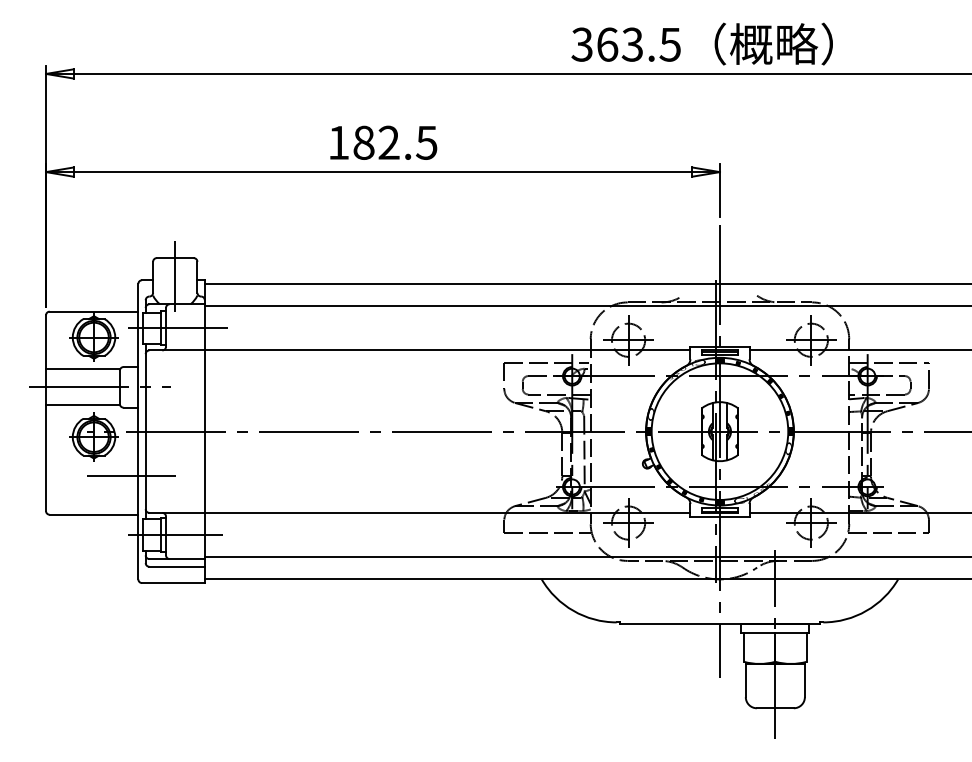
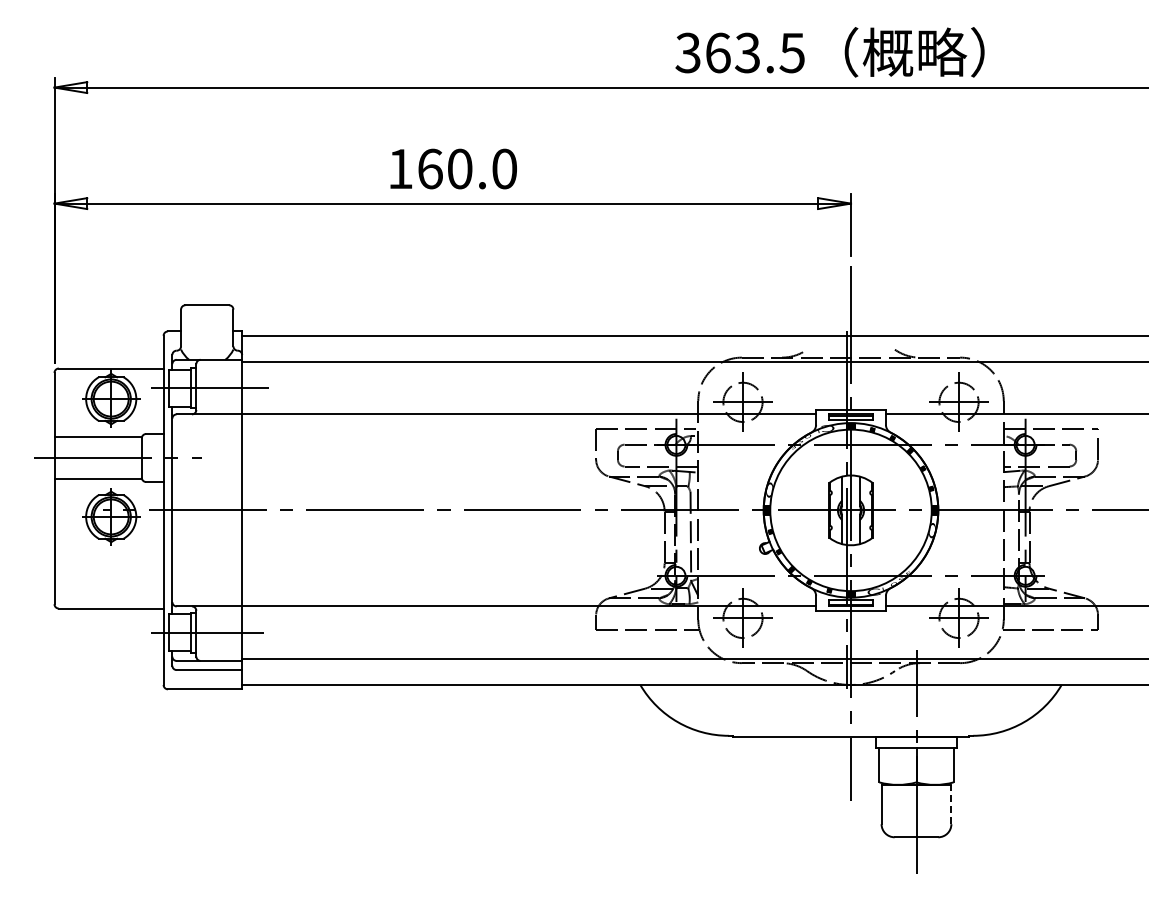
text: (395, 142) -> (467, 168), 182.5 -> 160.0
line: (175, 276) -> (207, 326), removed
line: (131, 475) -> (155, 562), removed
line: (804, 680) -> (951, 804), solid -> dashed

